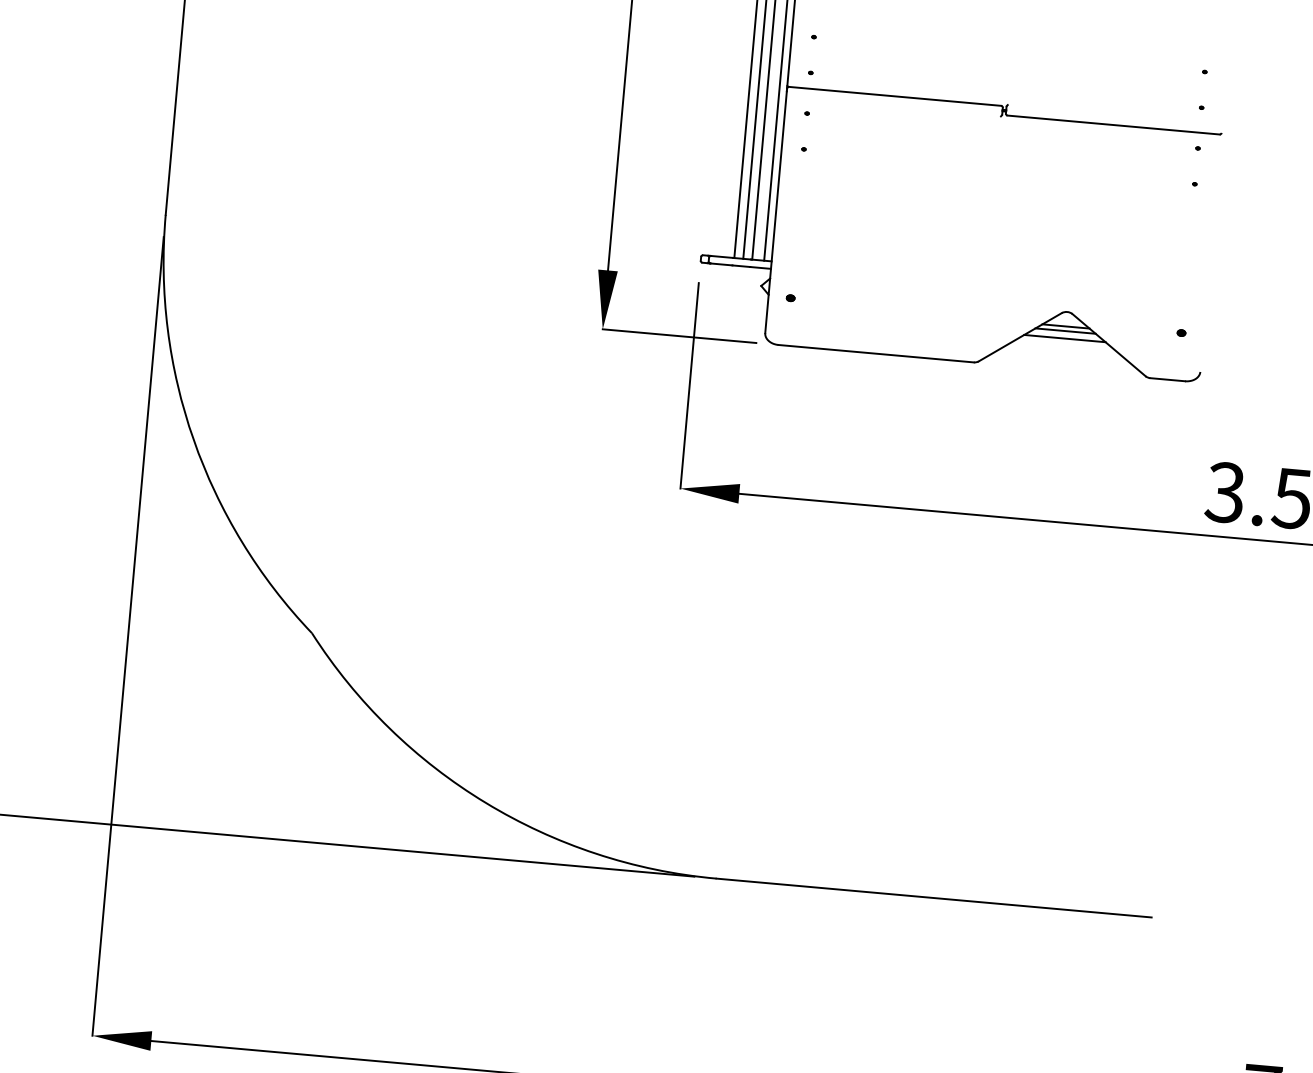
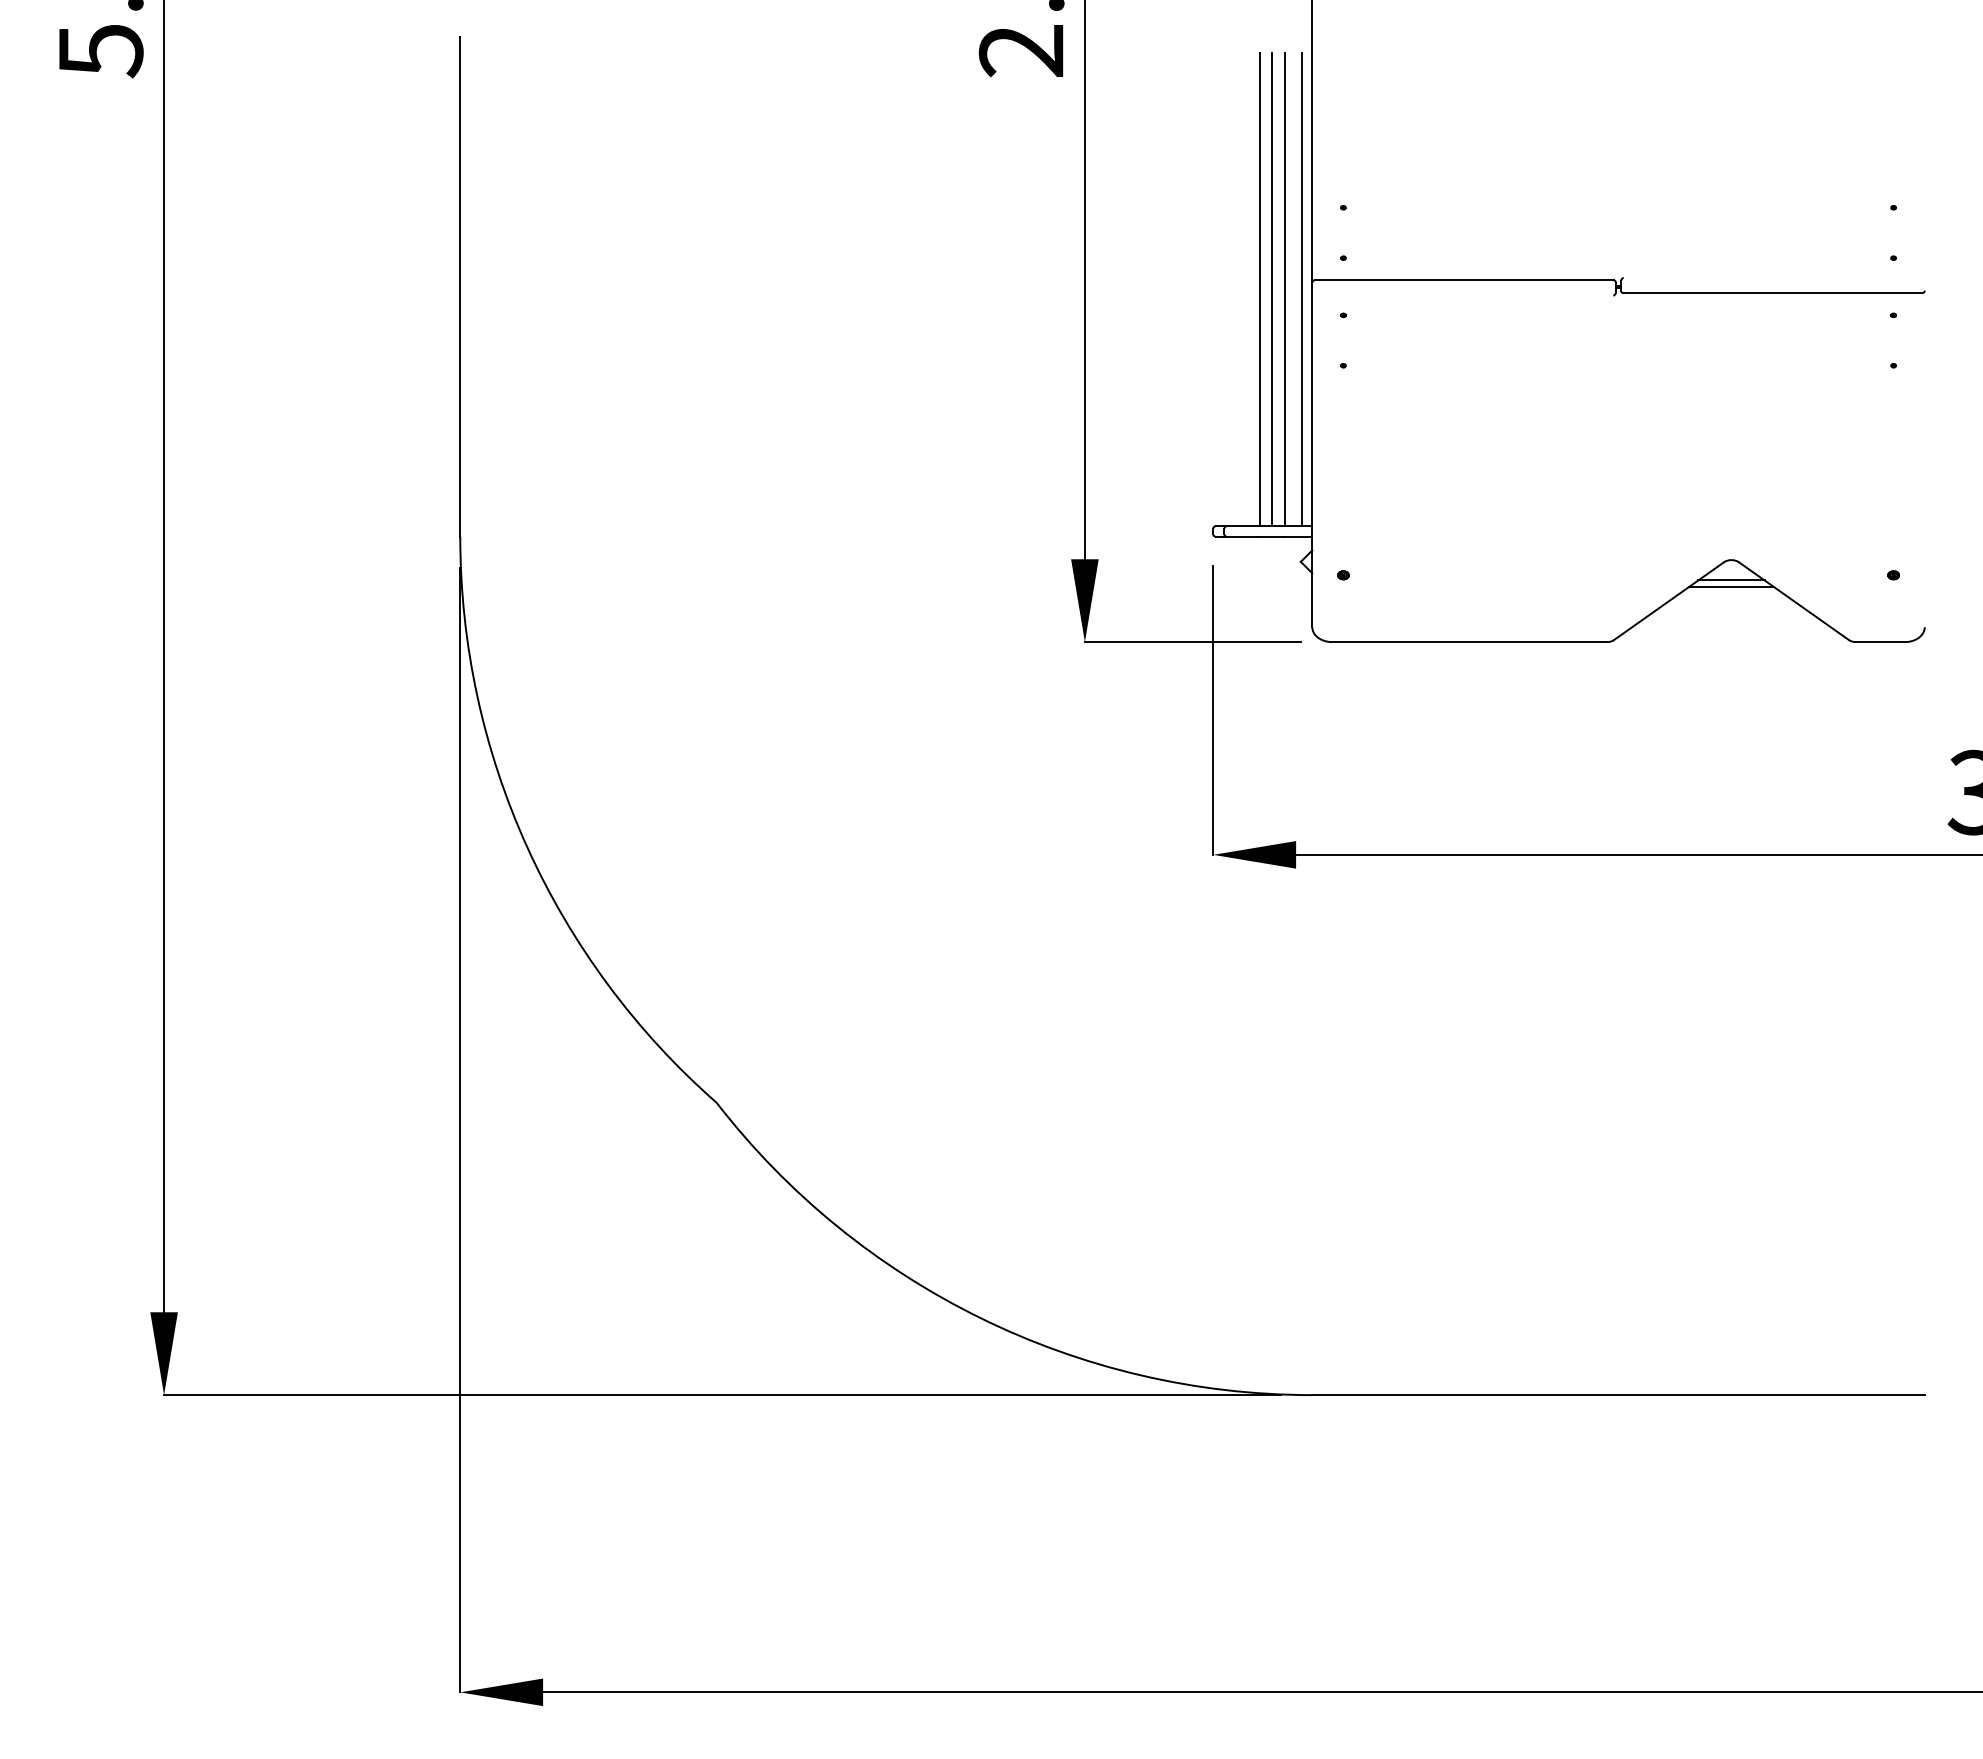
line: (1064, 338) -> (1731, 597), removed

